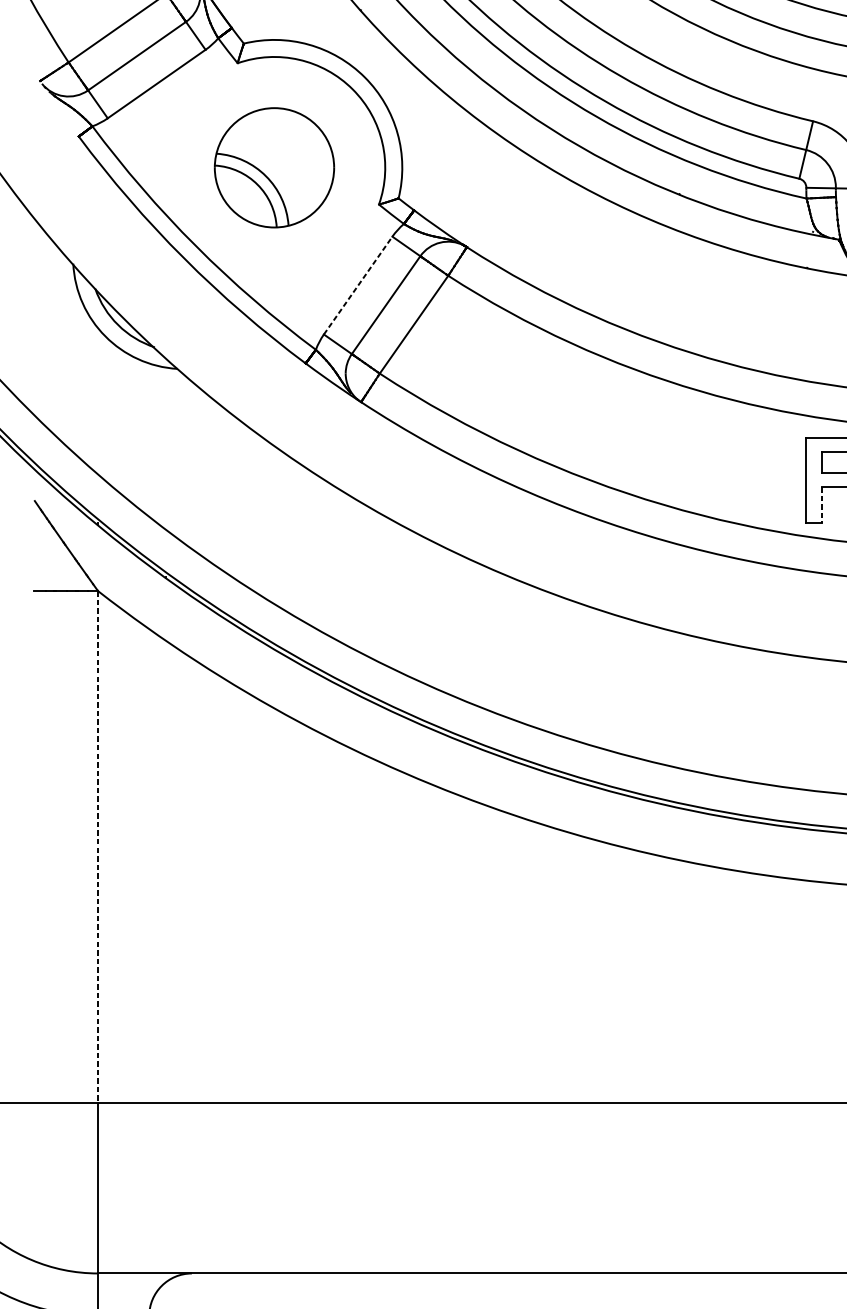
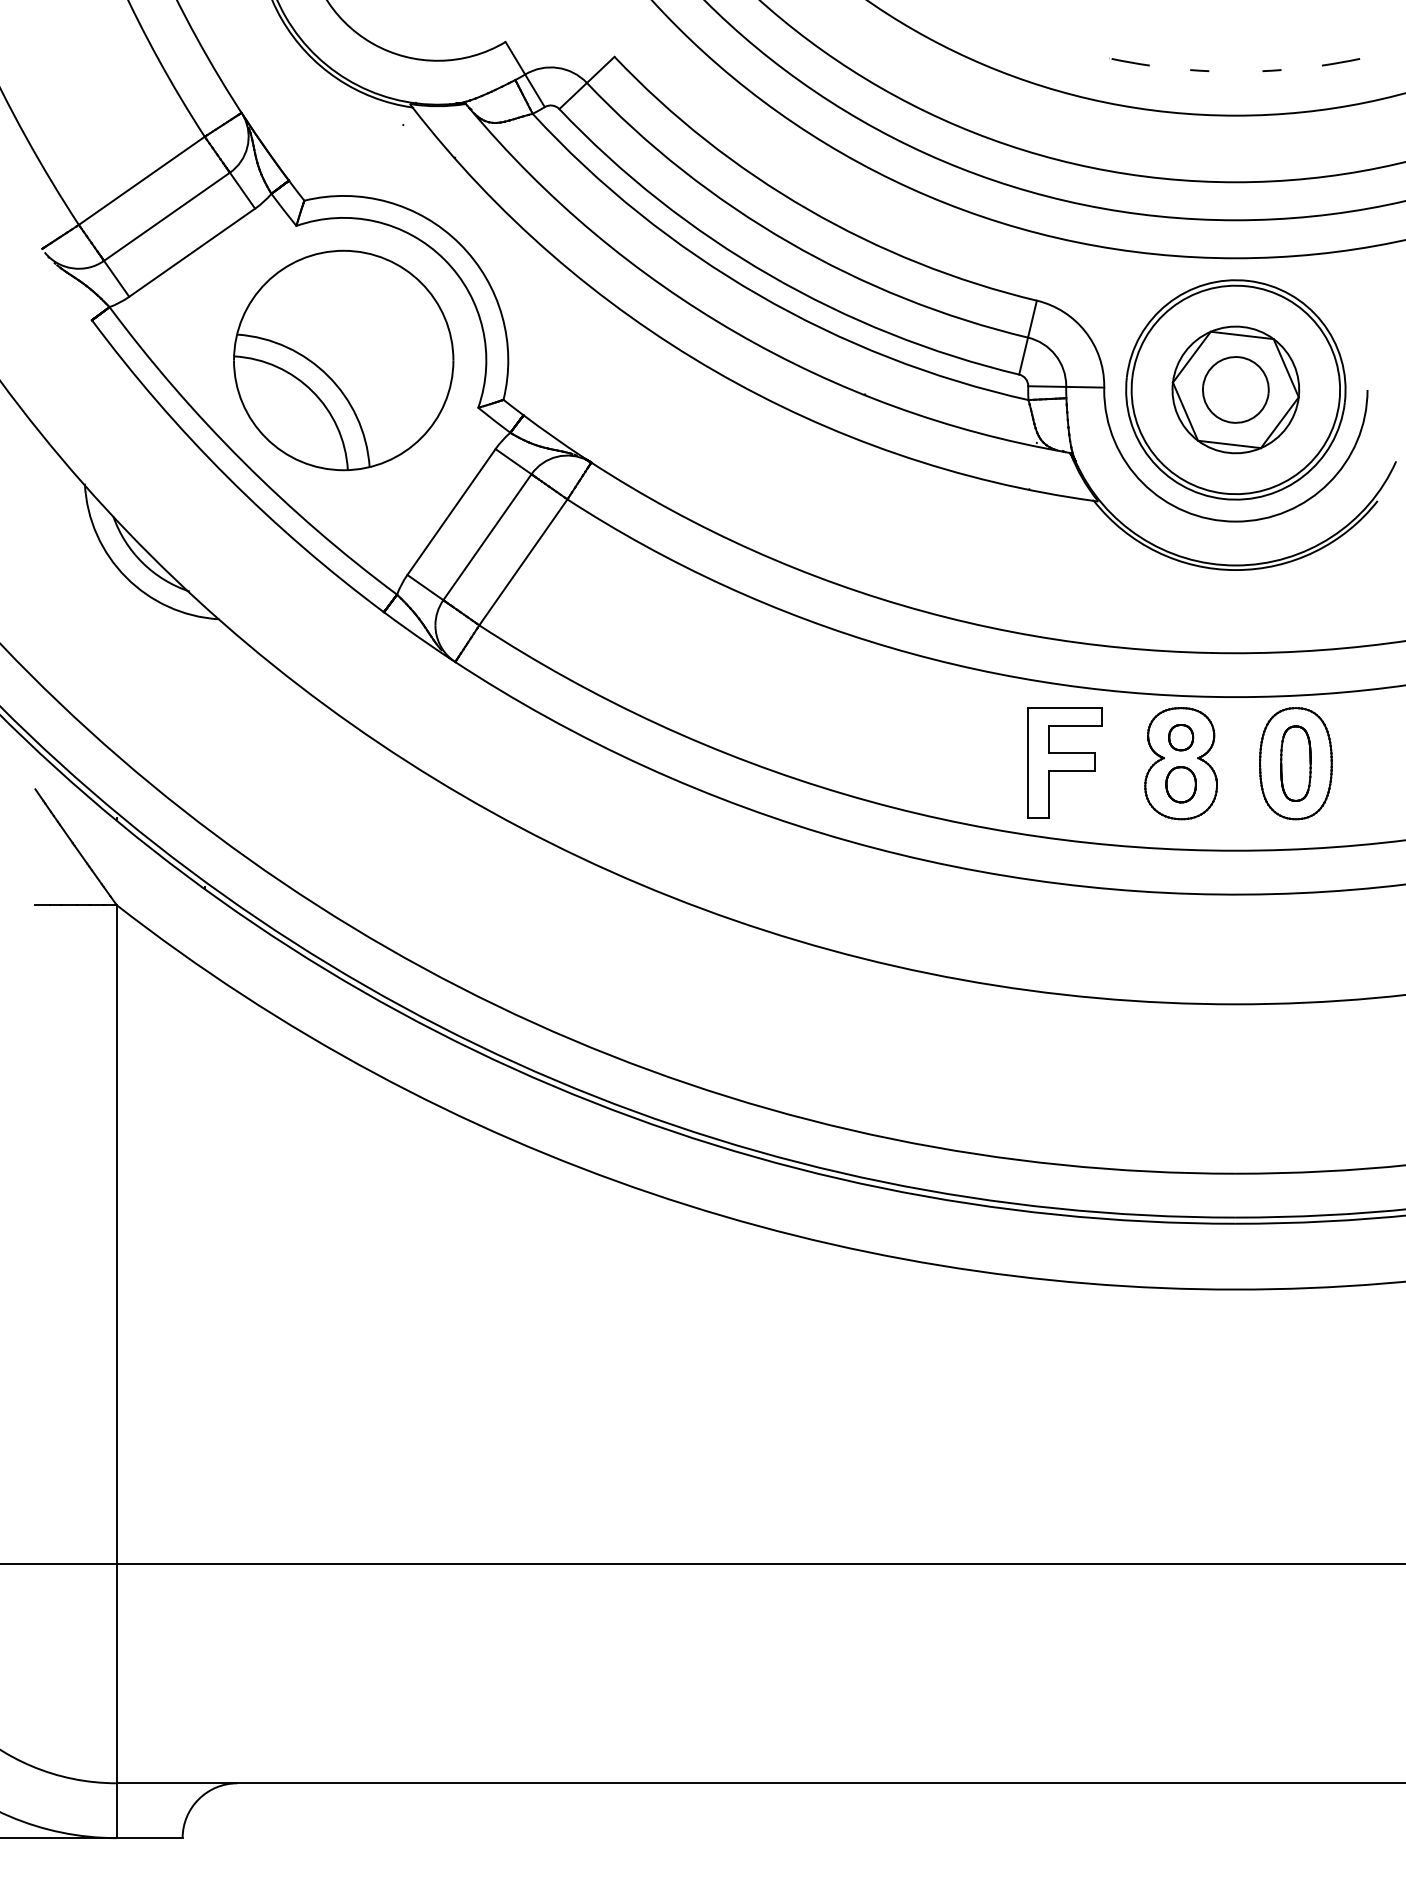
part: (274, 167) -> (343, 360), size x1.43
line: (358, 285) -> (451, 512), dashed -> solid
line: (822, 505) -> (1048, 795), dashed -> solid
line: (97, 847) -> (116, 1235), dashed -> solid

